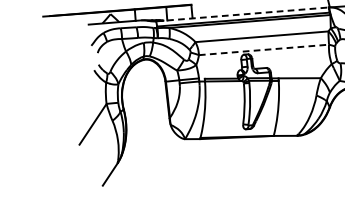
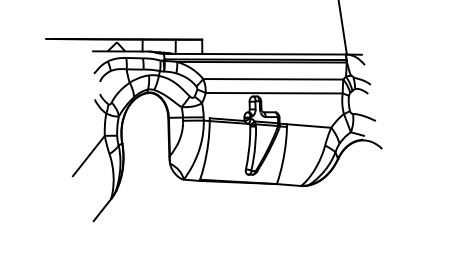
line: (242, 14) -> (254, 54), dashed -> solid
line: (264, 50) -> (274, 93), dashed -> solid

